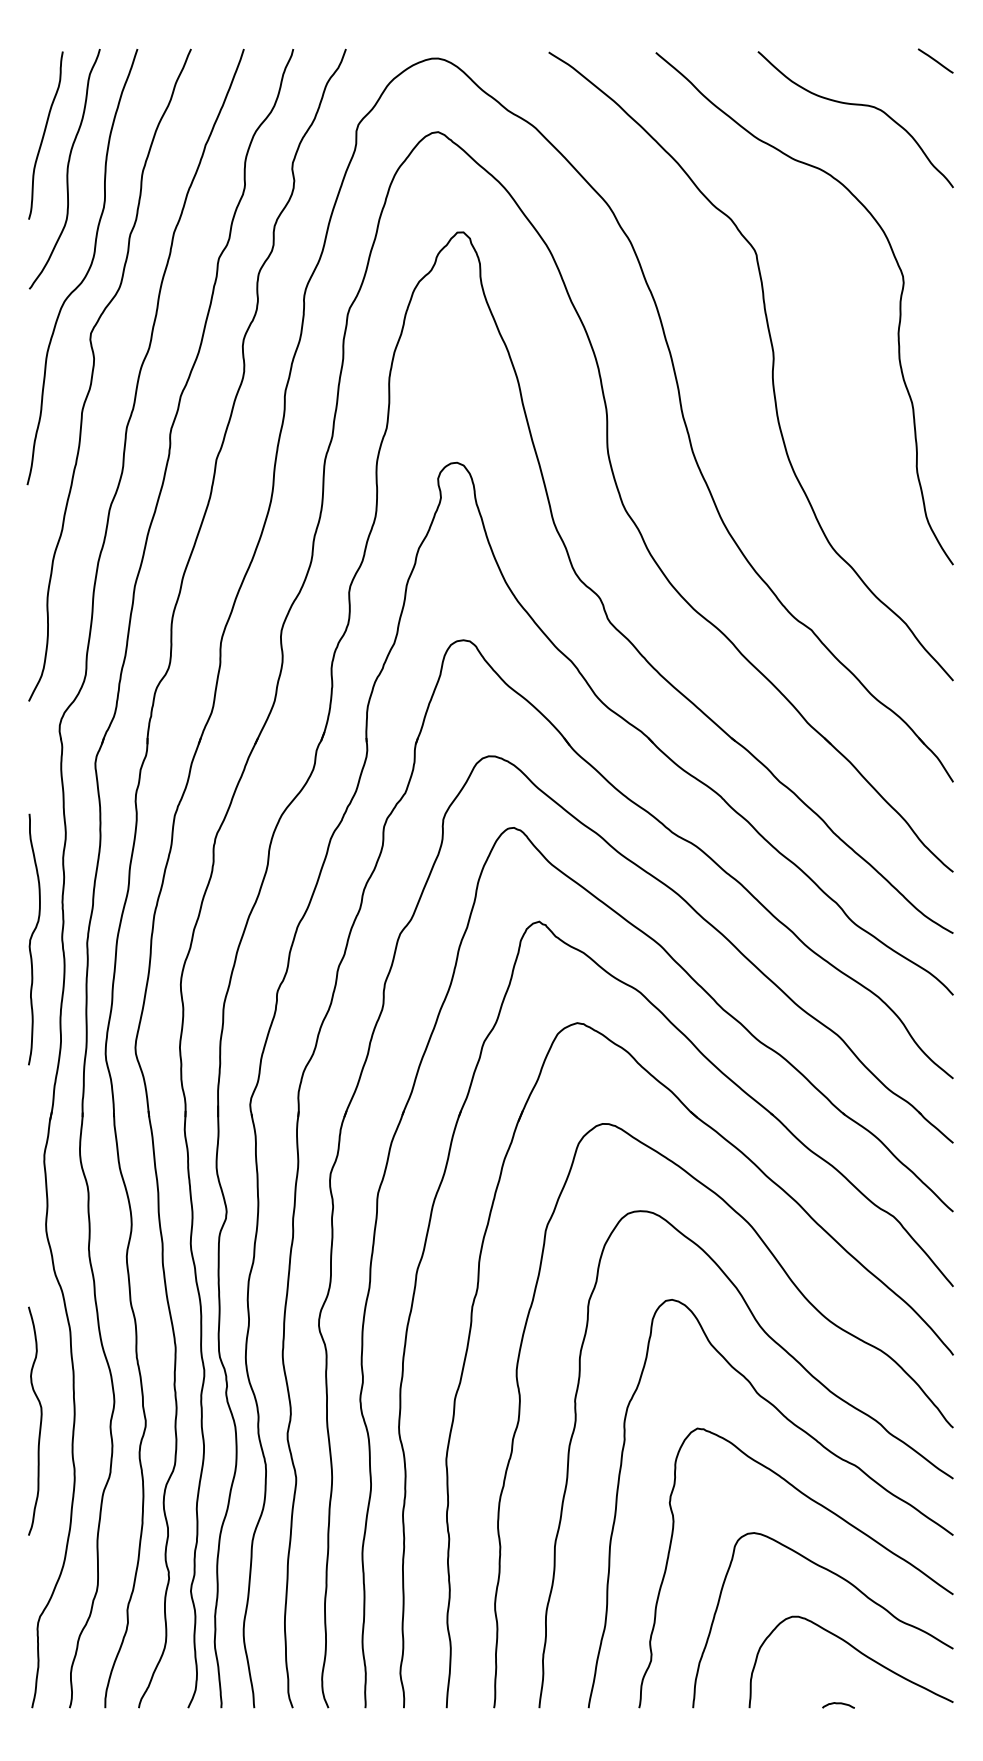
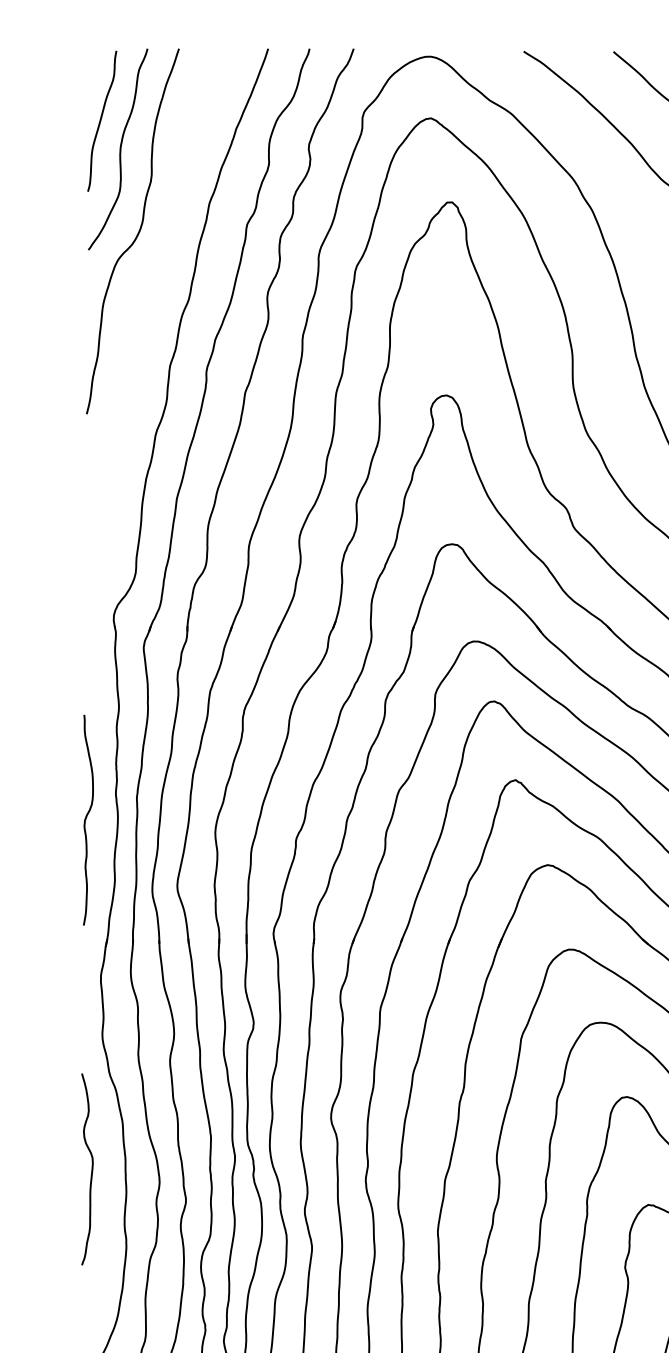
curve: (93, 374) -> (142, 321), removed
curve: (32, 937) -> (86, 818), moved
curve: (40, 1420) -> (91, 1168), moved

